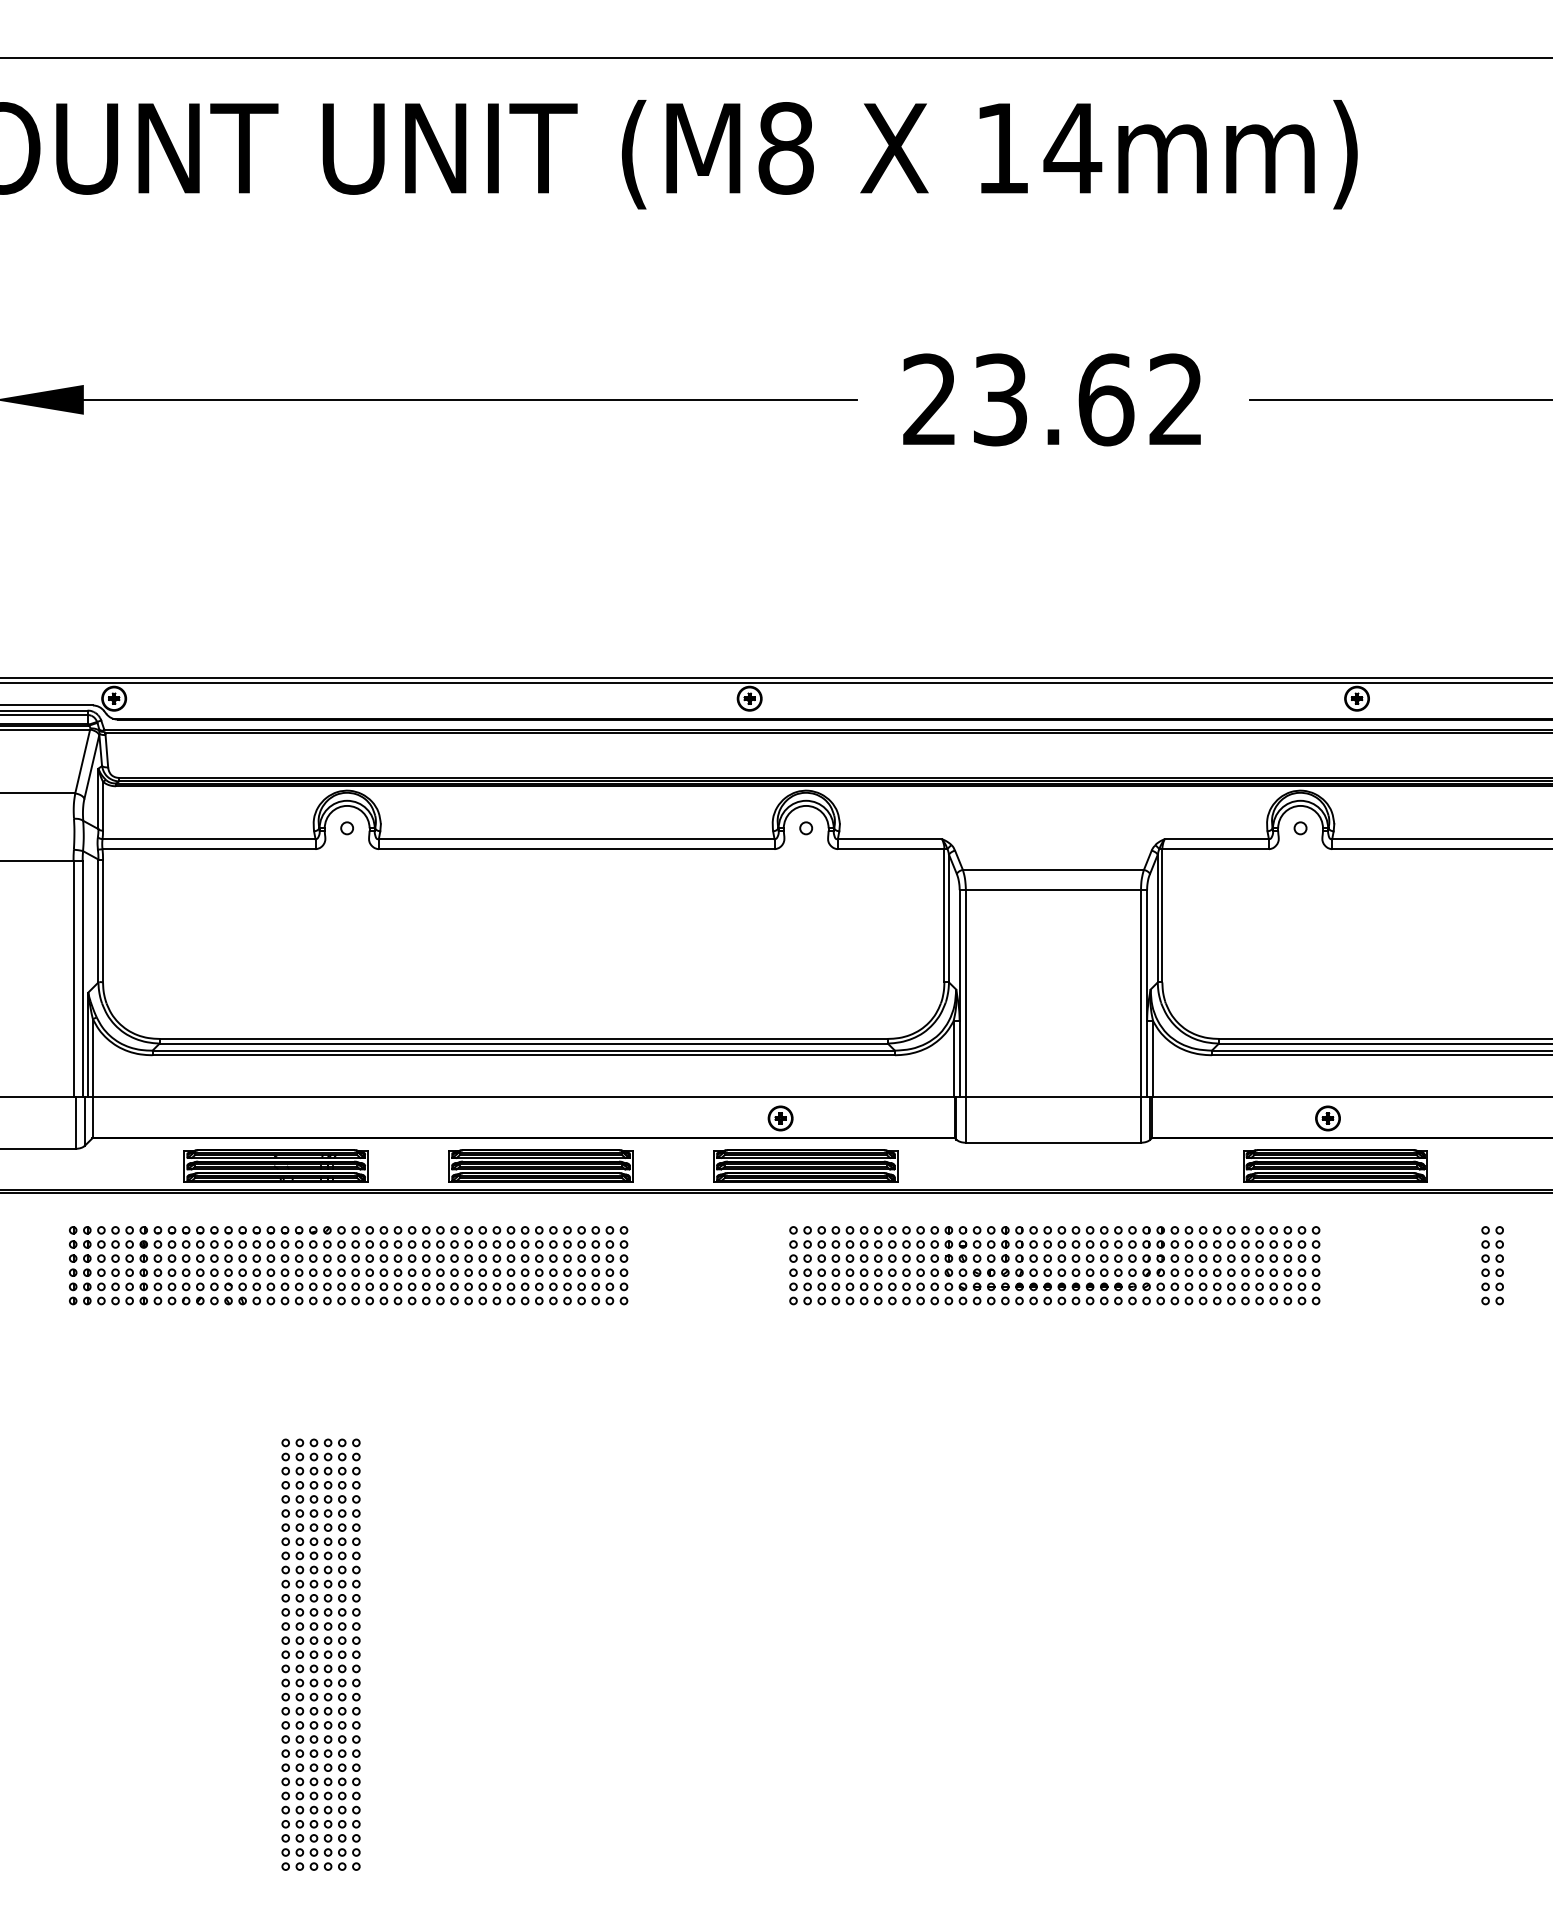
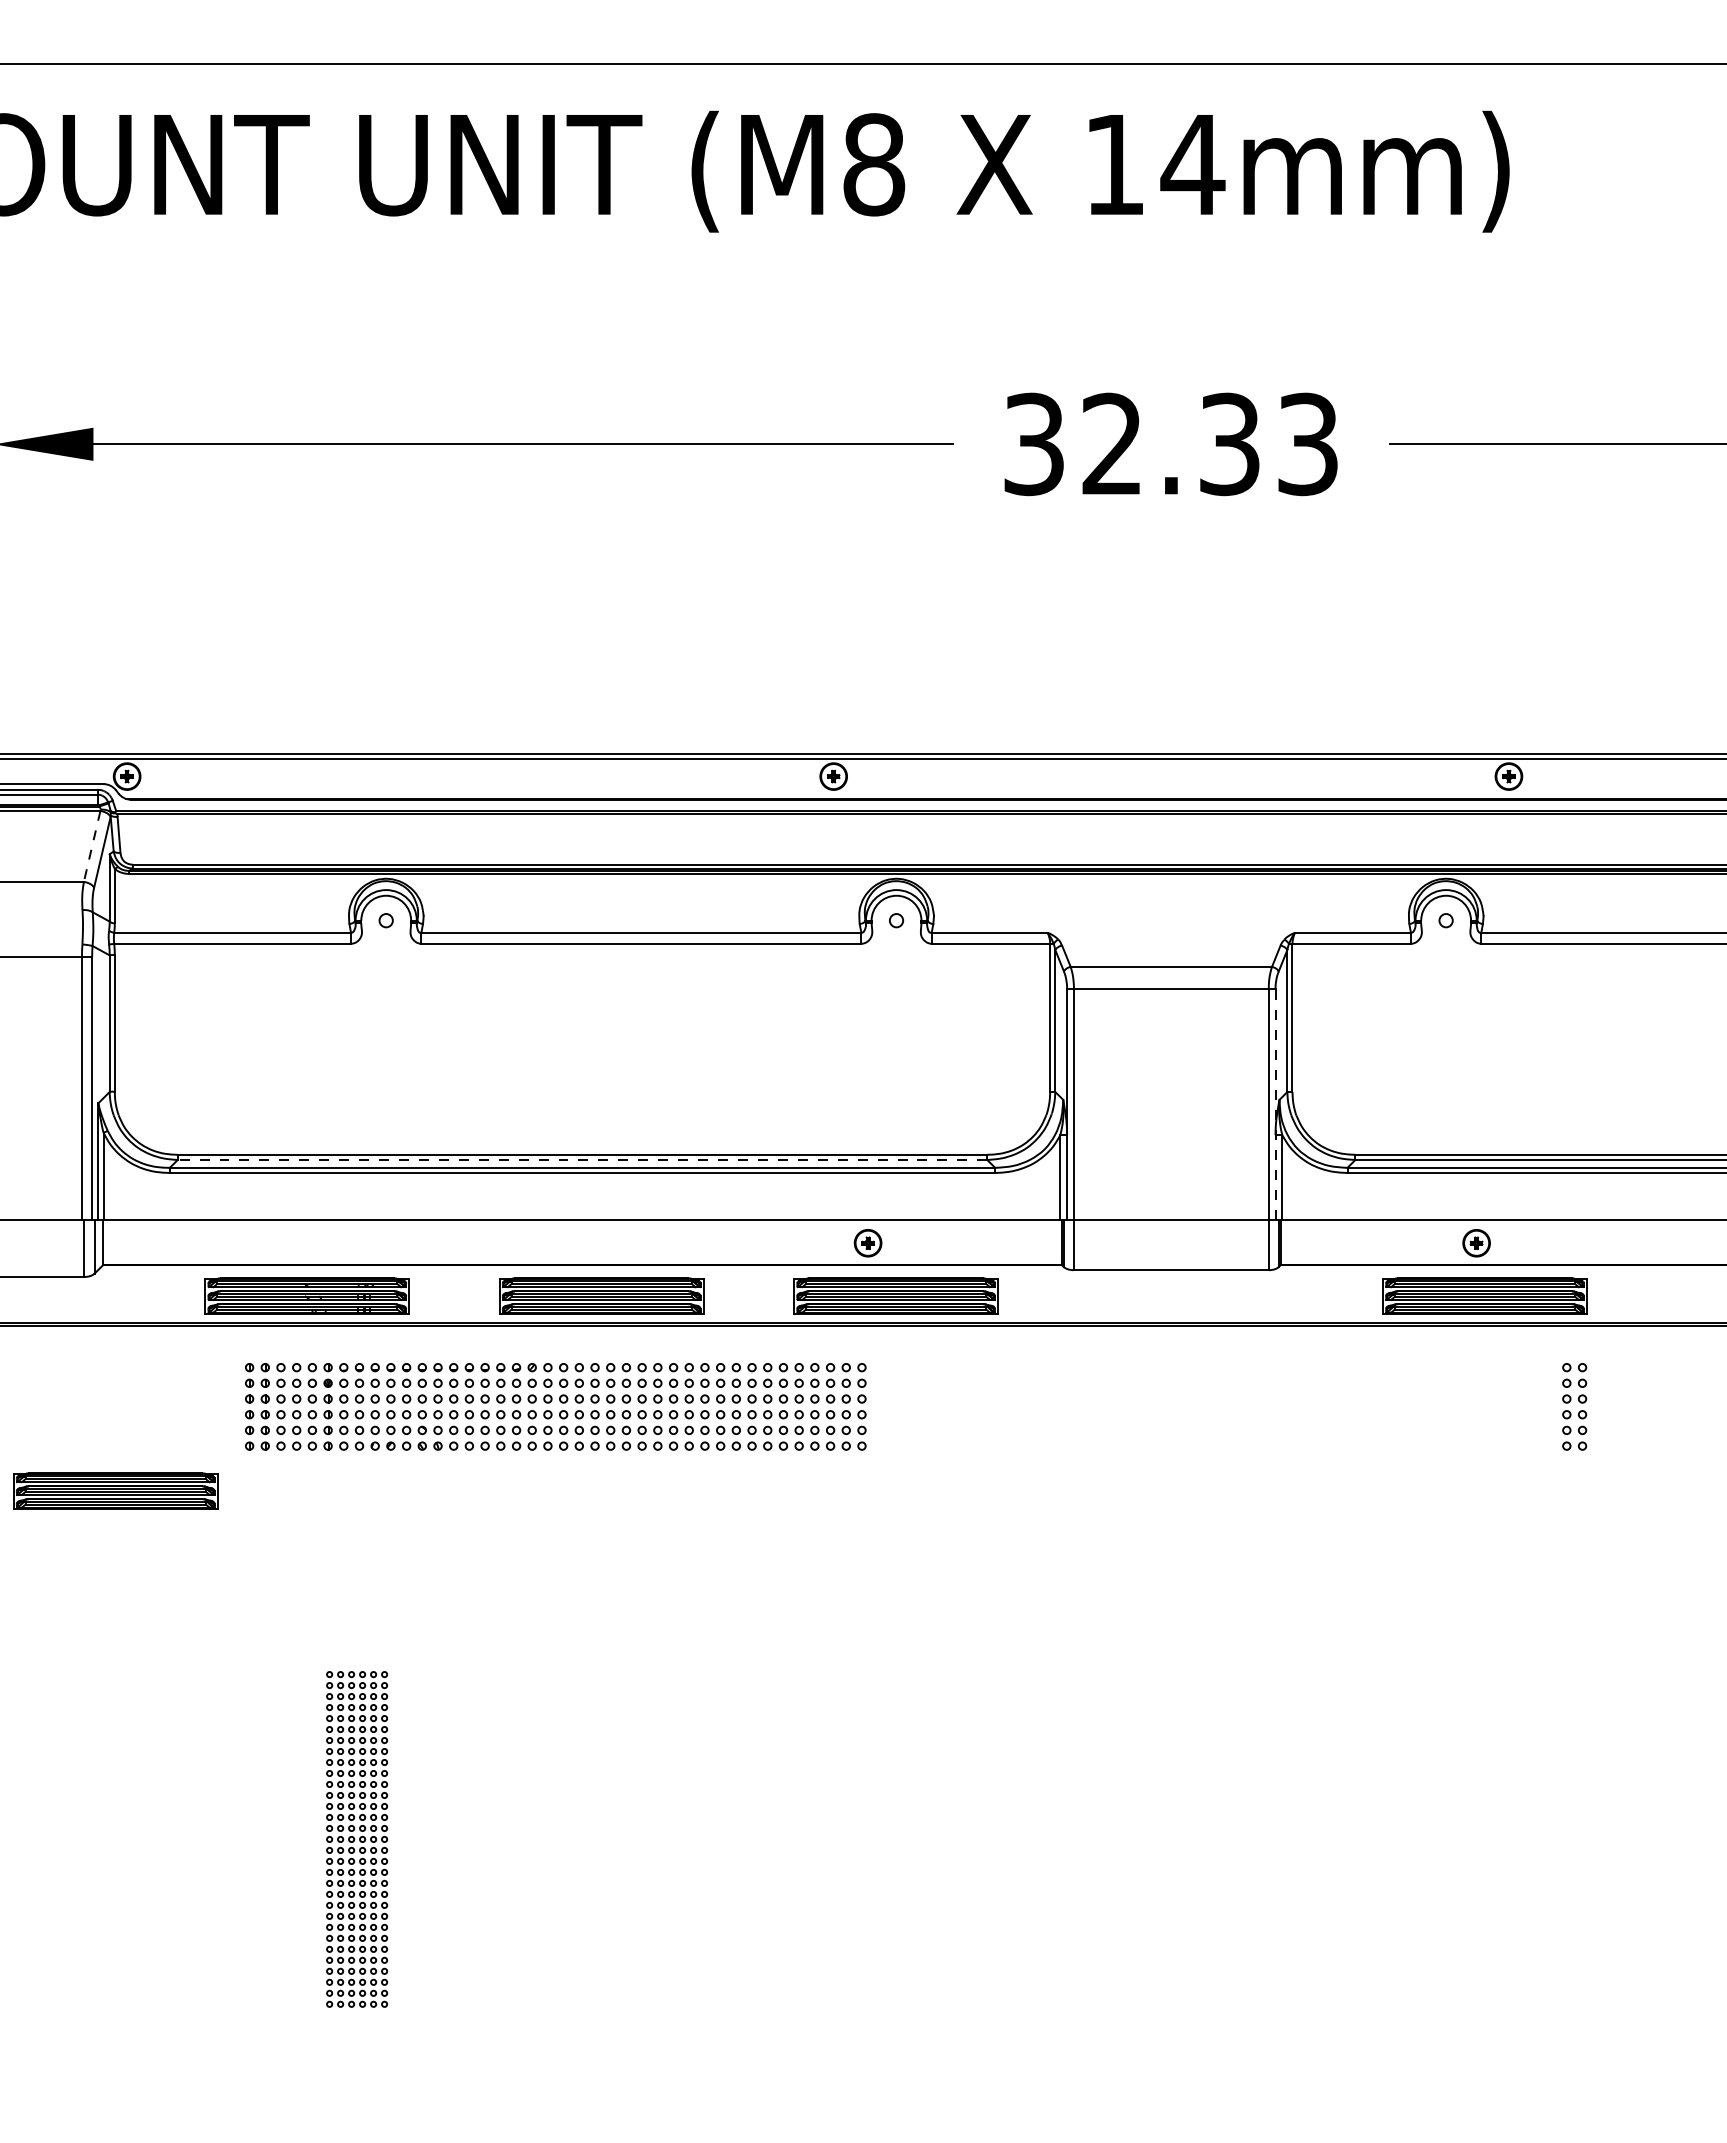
text: (1052, 400) -> (1170, 444), 23.62 -> 32.33
line: (82, 761) -> (92, 846), solid -> dashed
line: (1147, 993) -> (1275, 1104), solid -> dashed
line: (523, 1043) -> (582, 1159), solid -> dashed
part: (1488, 1260) -> (1570, 1401), moved
part: (348, 1265) -> (555, 1406), moved
part: (1054, 1265) -> (1172, 1406), removed
part: (103, 1340) -> (115, 1490), added
part: (320, 1654) -> (356, 1839), size x0.7

